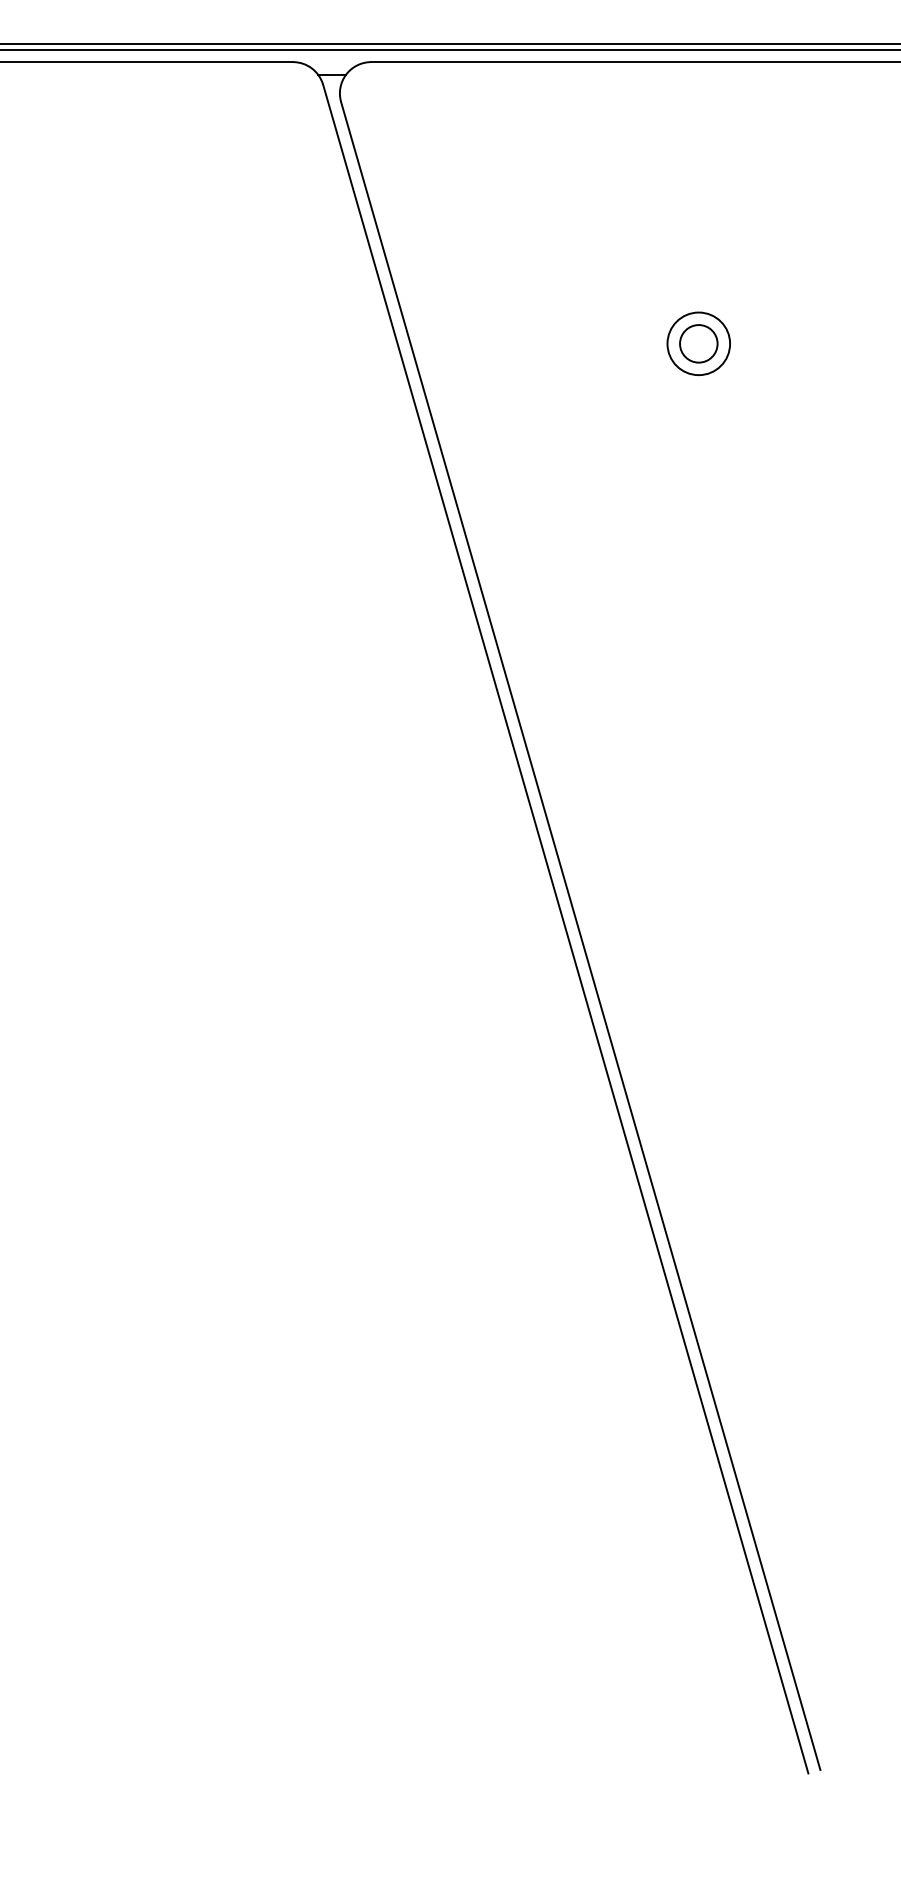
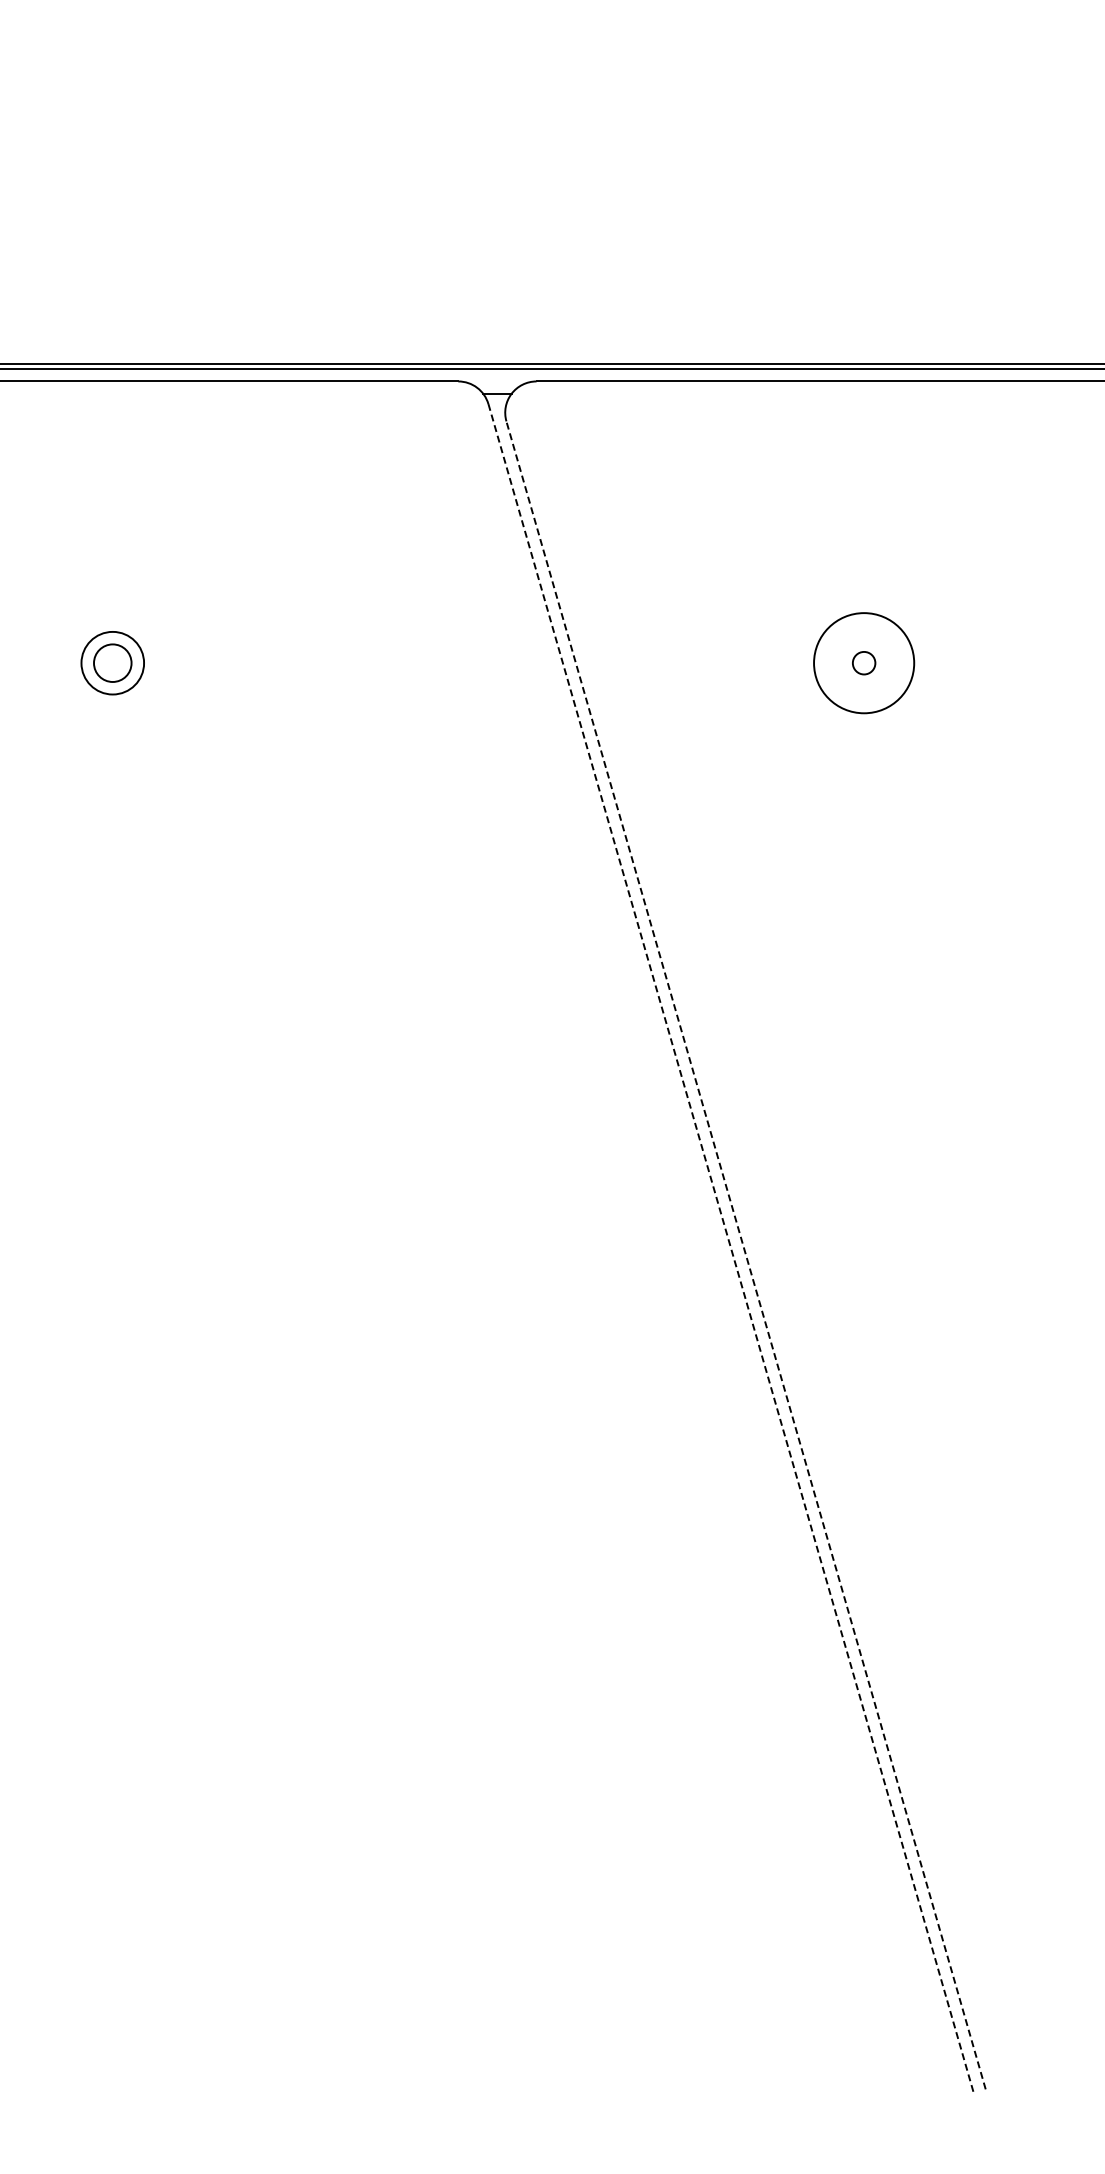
circle: (698, 343) -> (863, 662), size x0.6
circle: (698, 343) -> (863, 662), size x1.6
line: (566, 929) -> (731, 1248), solid -> dashed
line: (581, 936) -> (746, 1255), solid -> dashed

